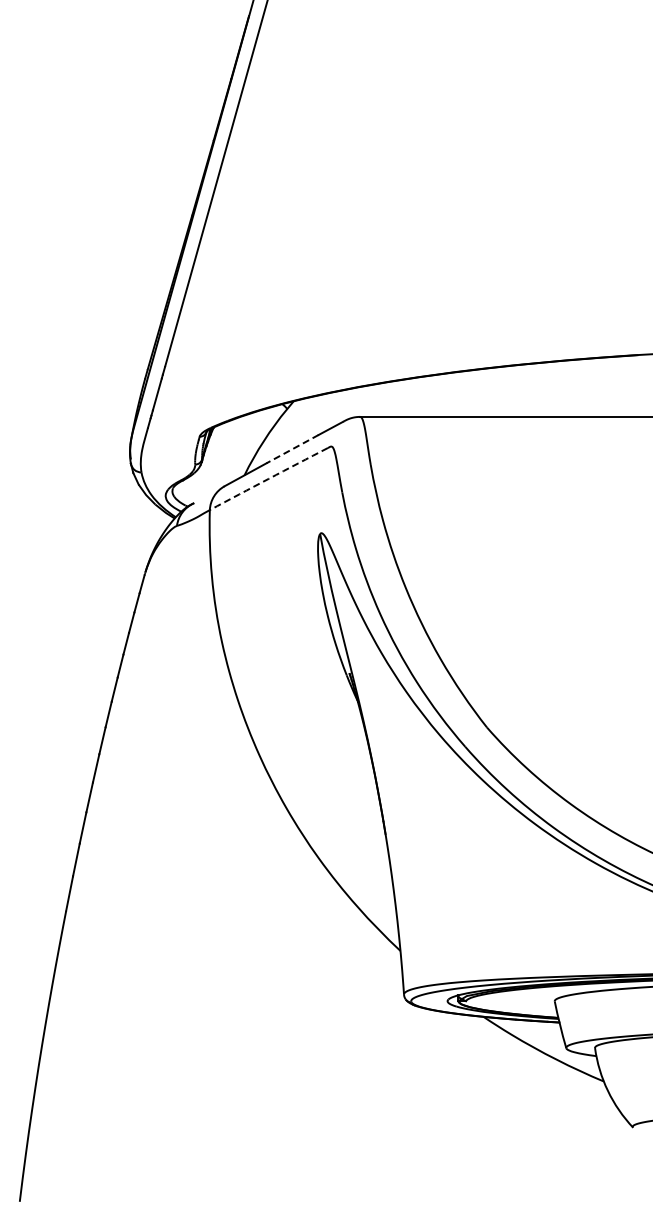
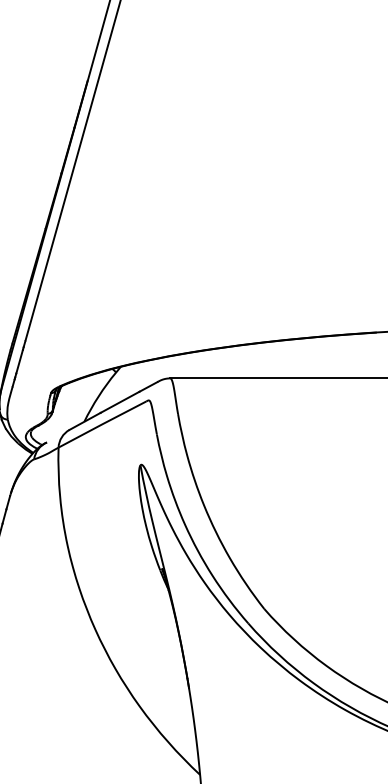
line: (292, 449) -> (119, 402), dashed -> solid
arc: (268, 478) -> (102, 424), dashed -> solid

